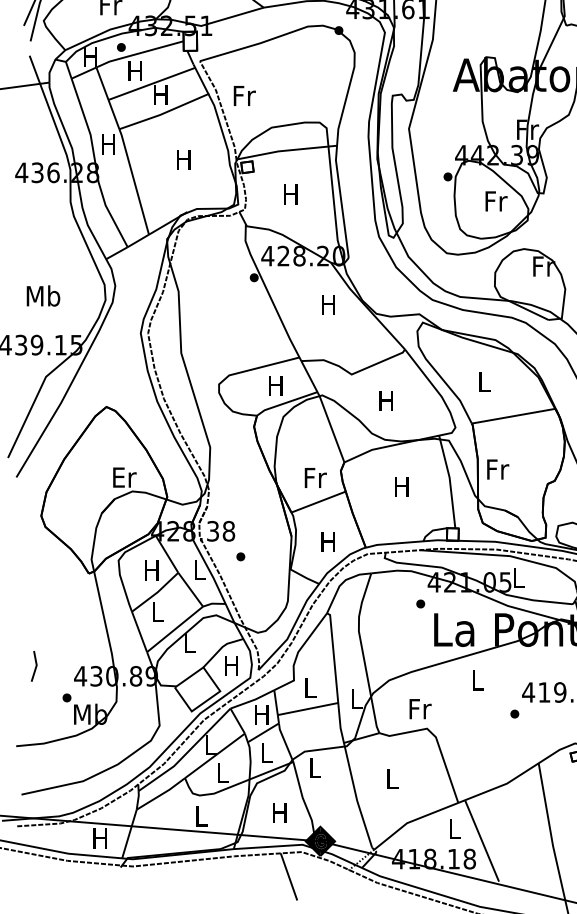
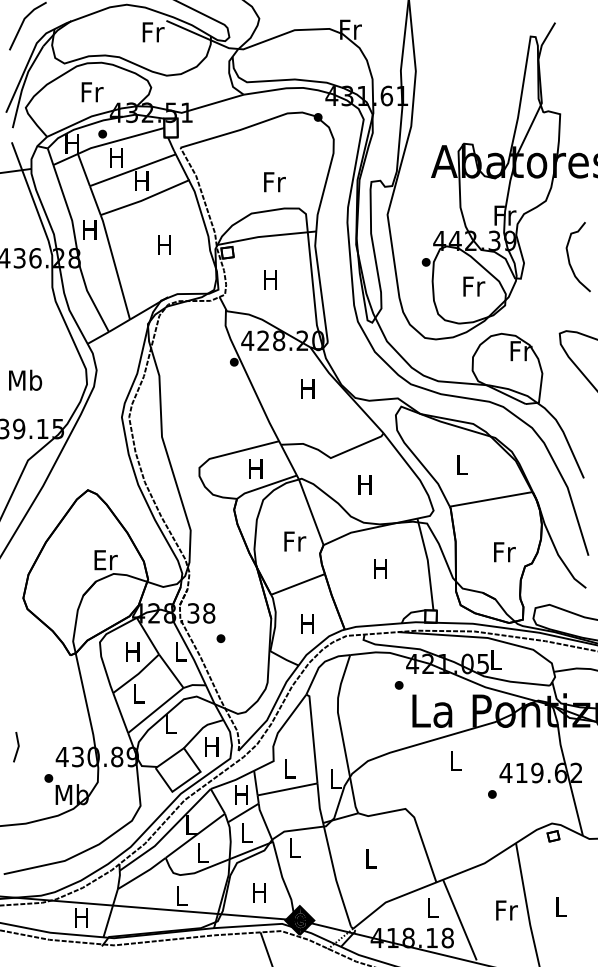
text: (244, 96) -> (274, 182), moved
text: (497, 469) -> (504, 552), moved
text: (316, 477) -> (295, 541), moved
text: (420, 709) -> (506, 910), moved

